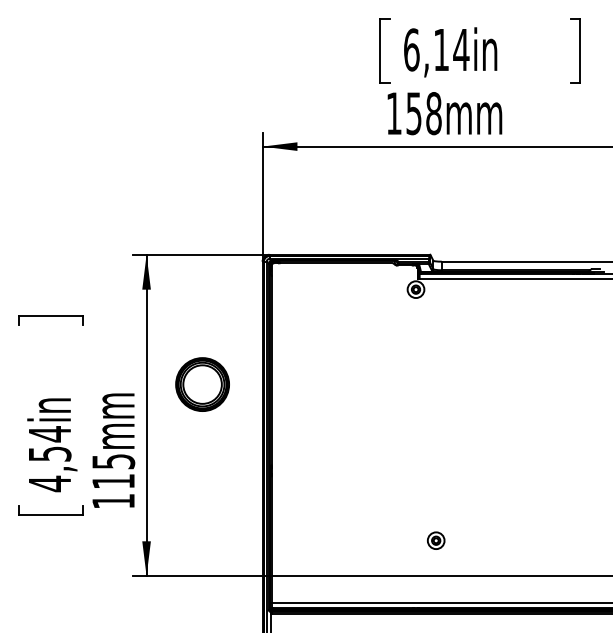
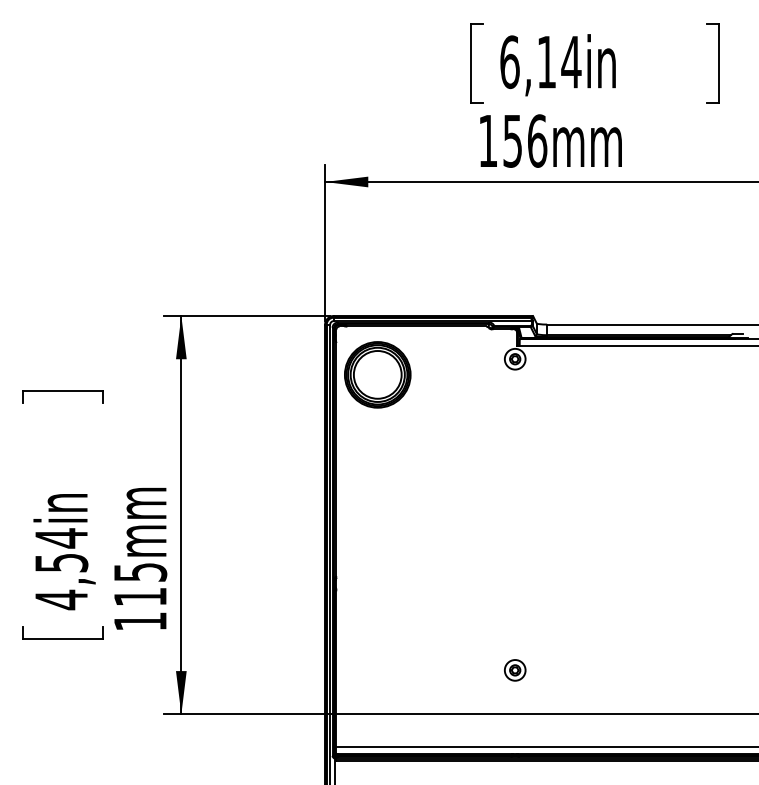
text: (434, 113) -> (537, 140), 158mm -> 156mm
part: (202, 384) -> (377, 374), moved
part: (436, 540) -> (515, 670), moved

